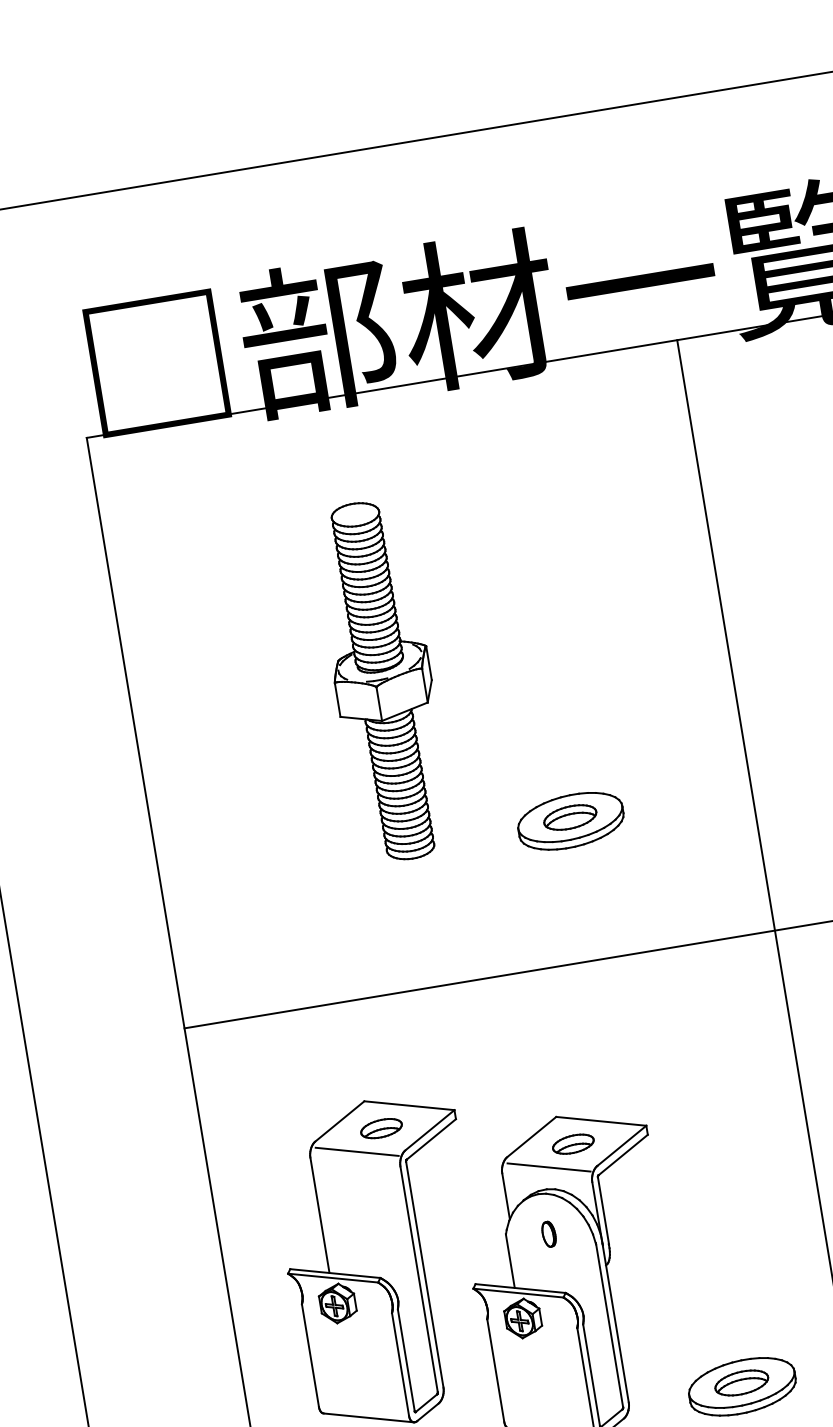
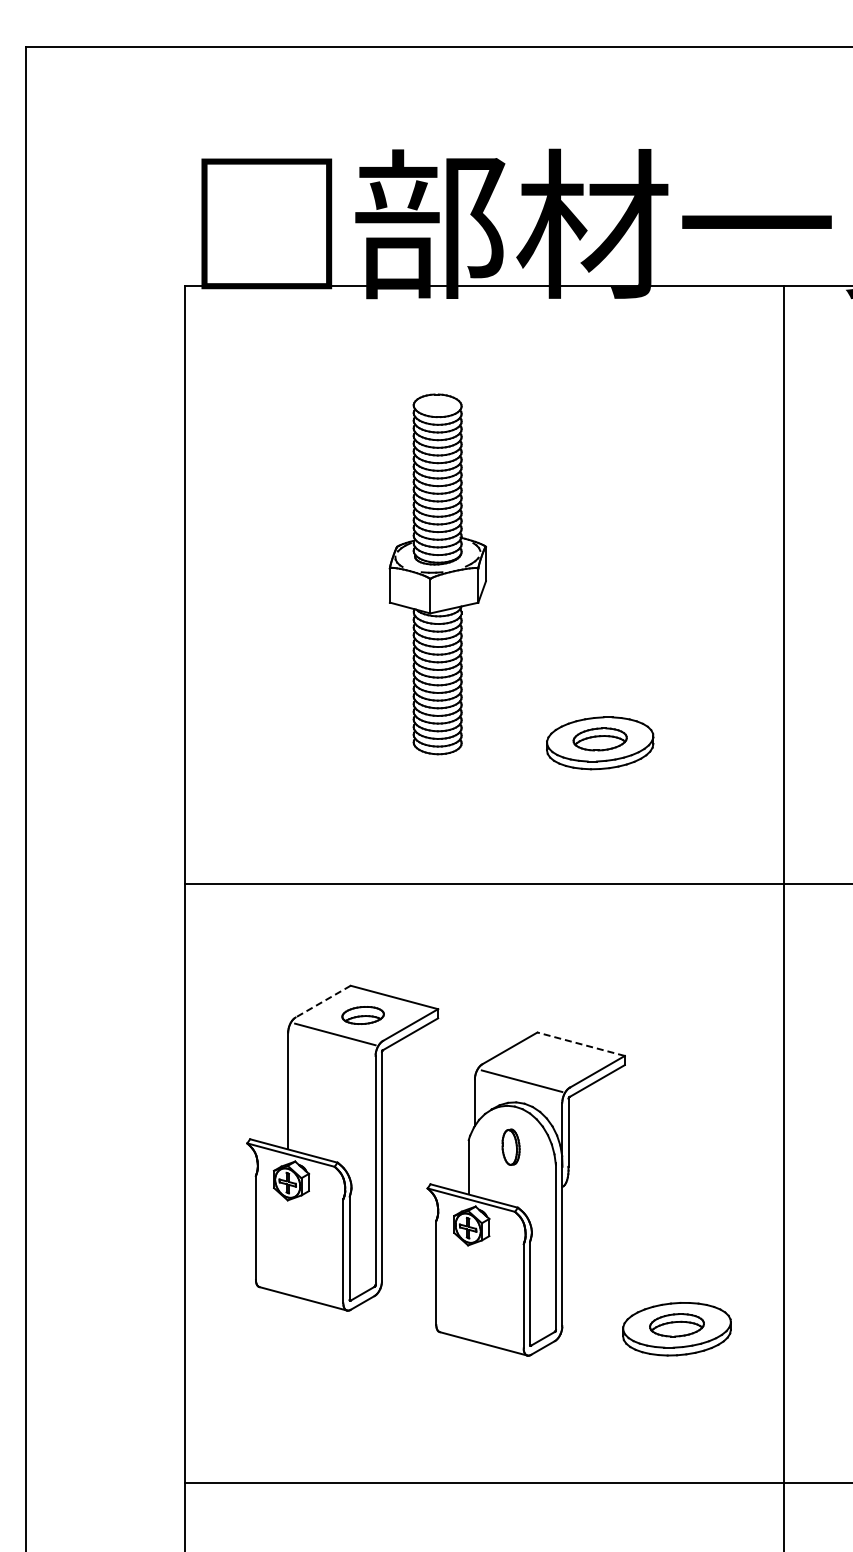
line: (340, 1121) -> (323, 1001), solid -> dashed
line: (600, 1121) -> (580, 1044), solid -> dashed
part: (572, 1143) -> (549, 1061), removed
part: (549, 1233) -> (511, 1146), size x1.4

